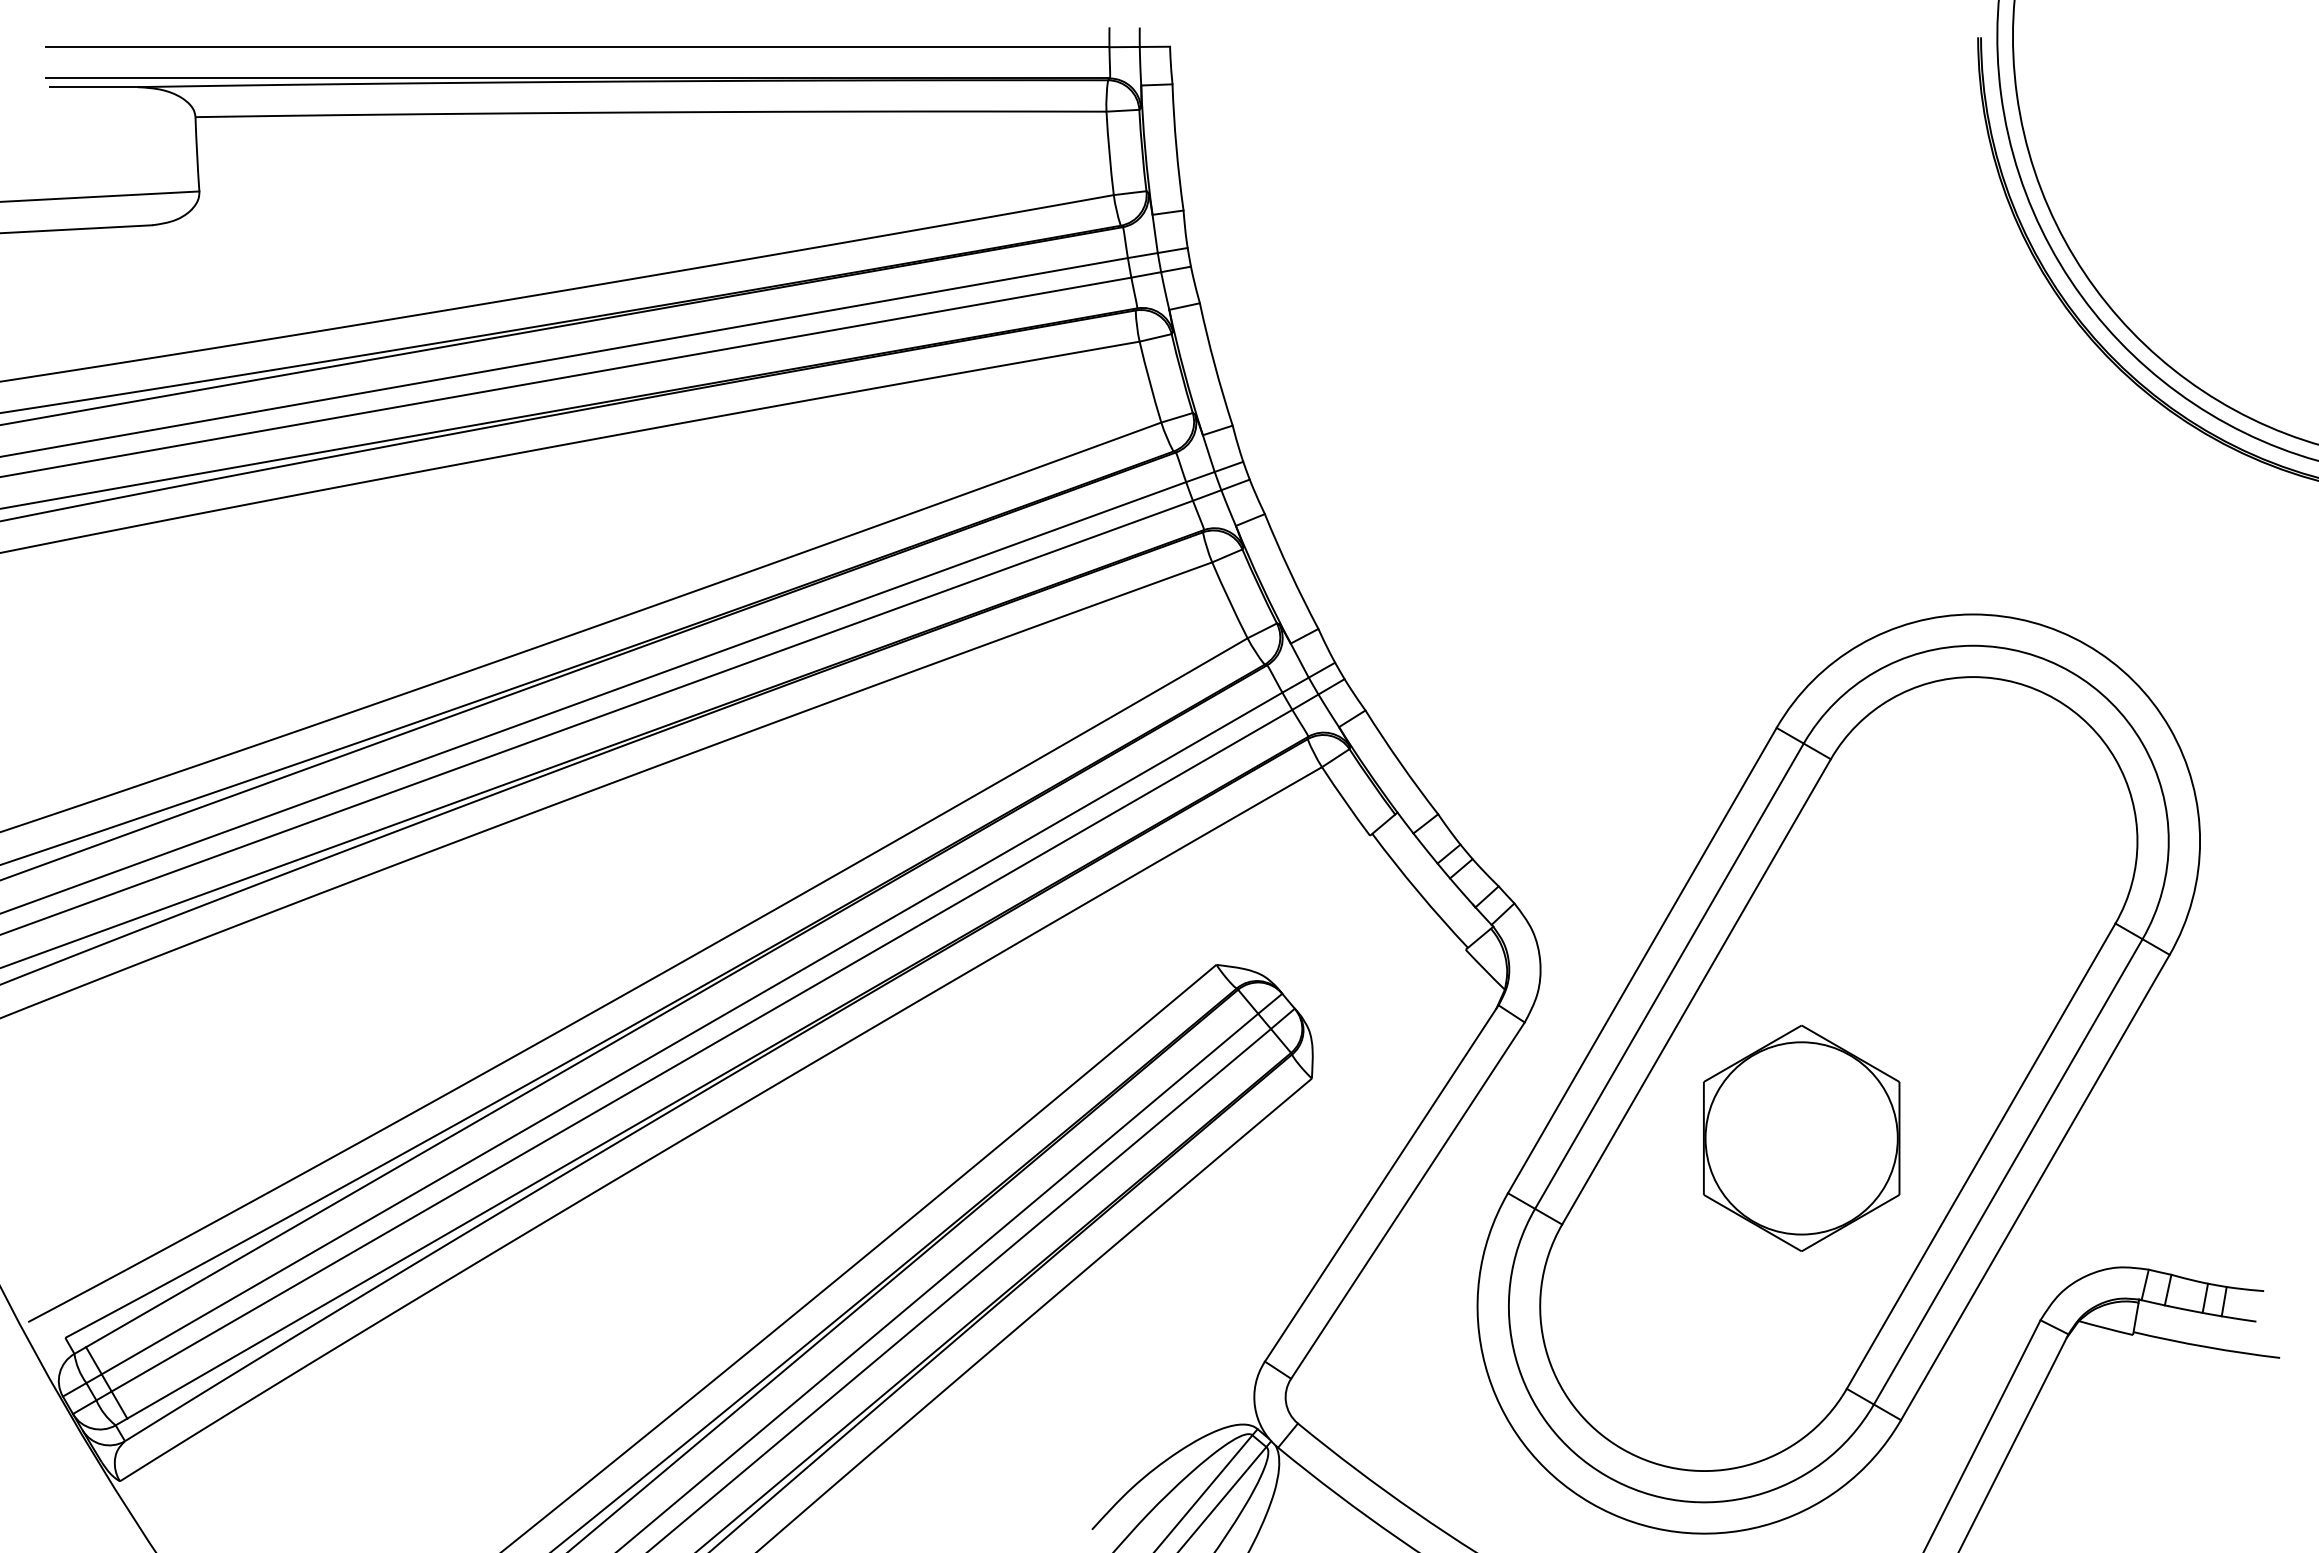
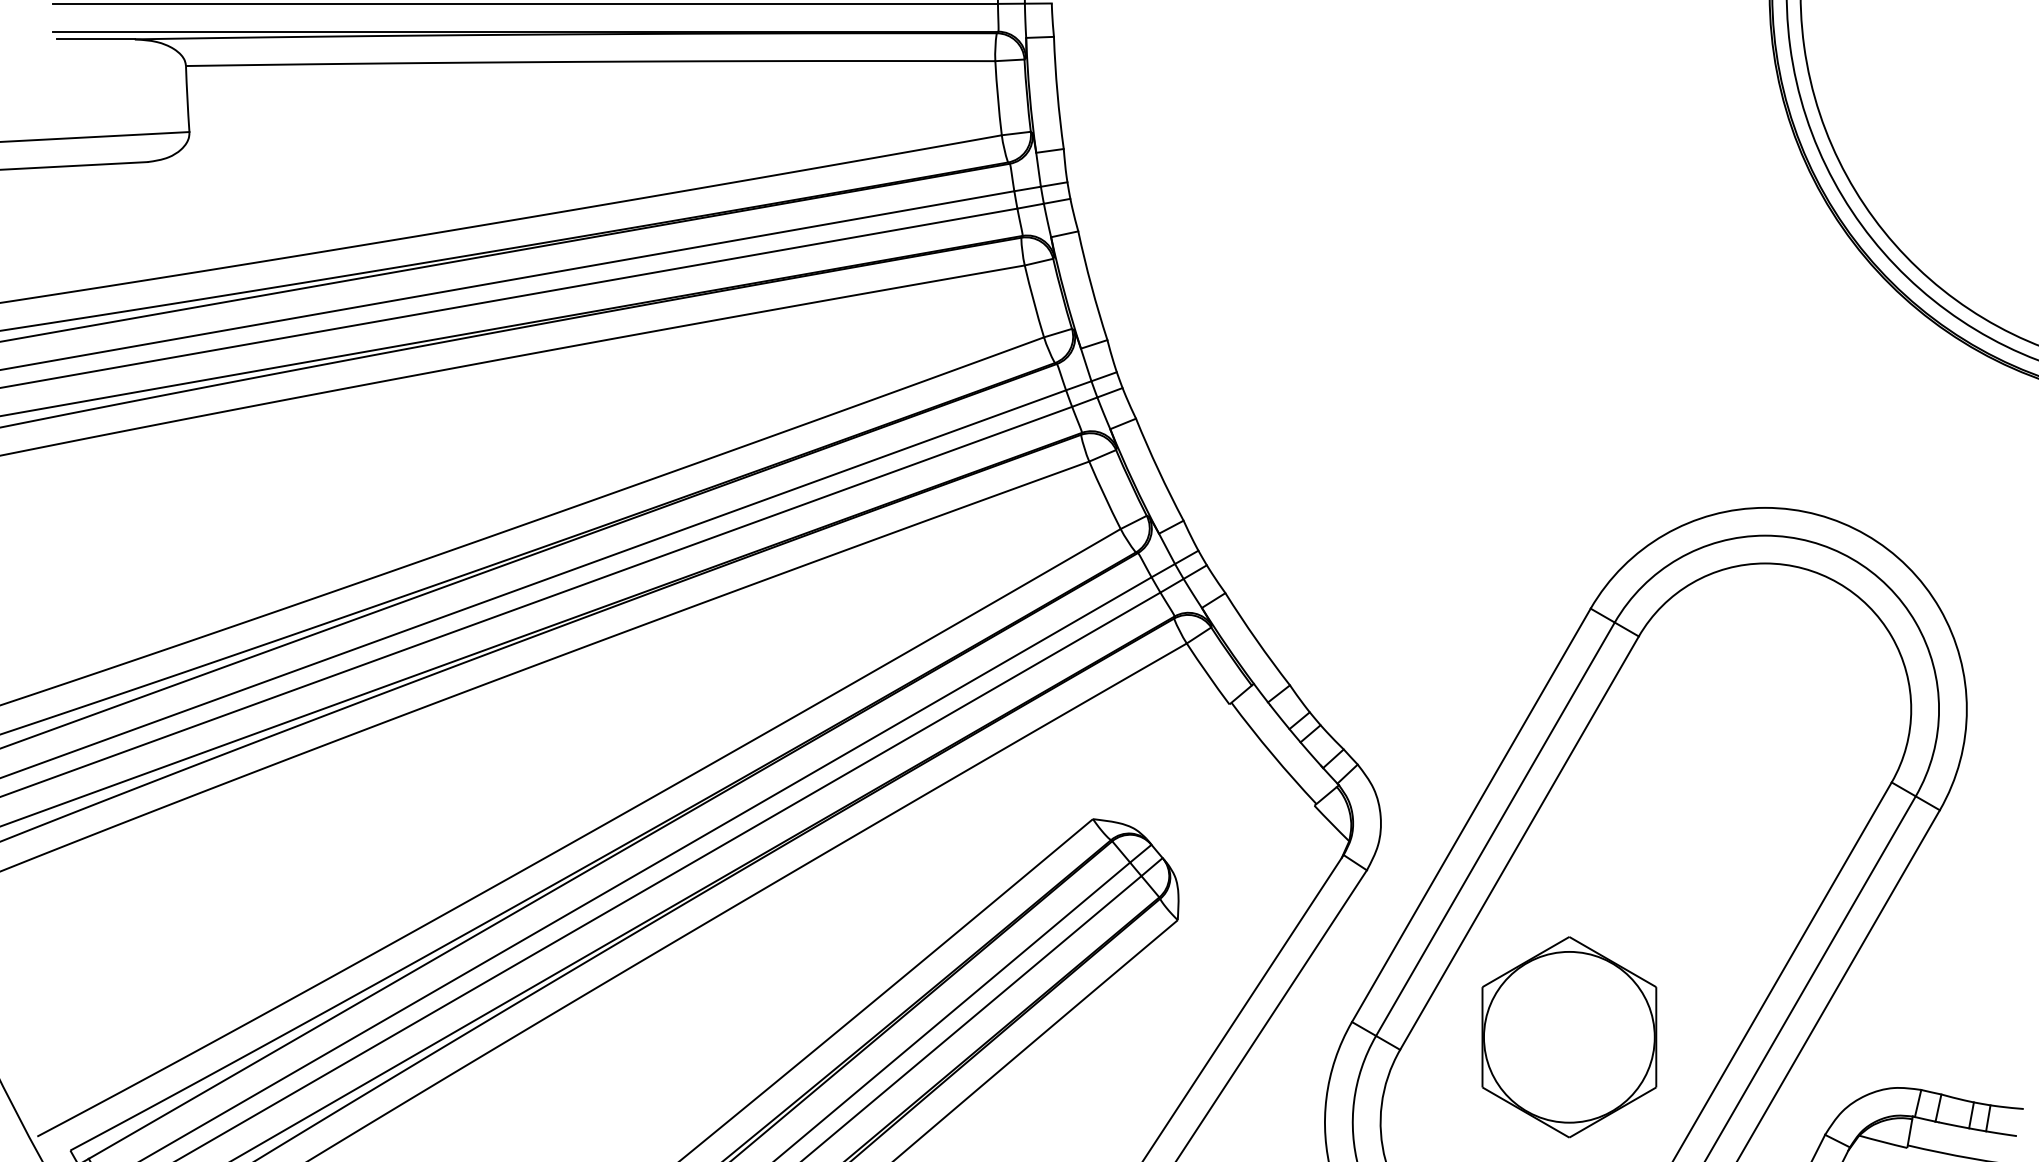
part: (1801, 1137) -> (1569, 1036), moved

